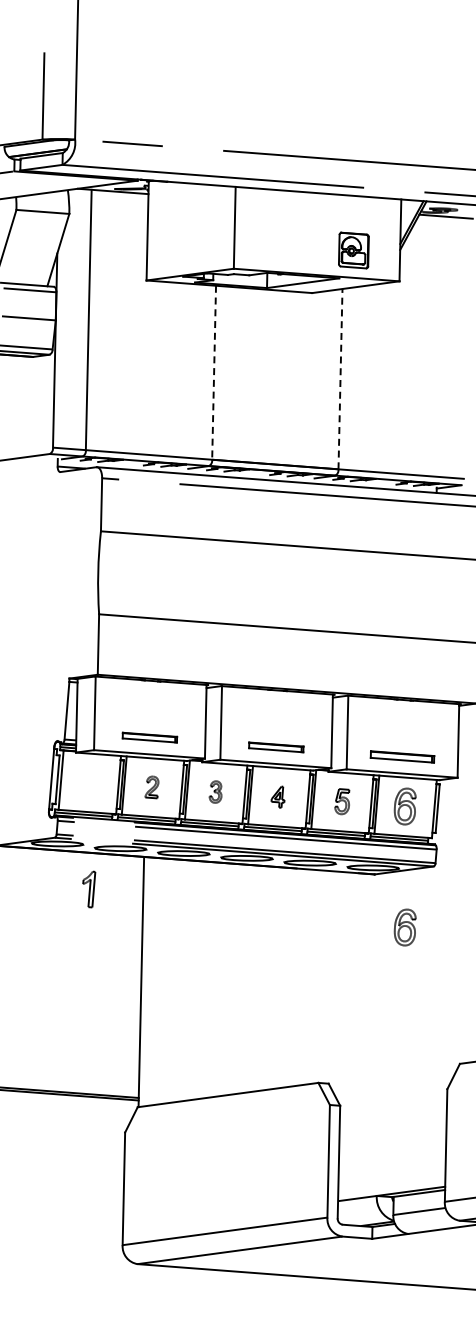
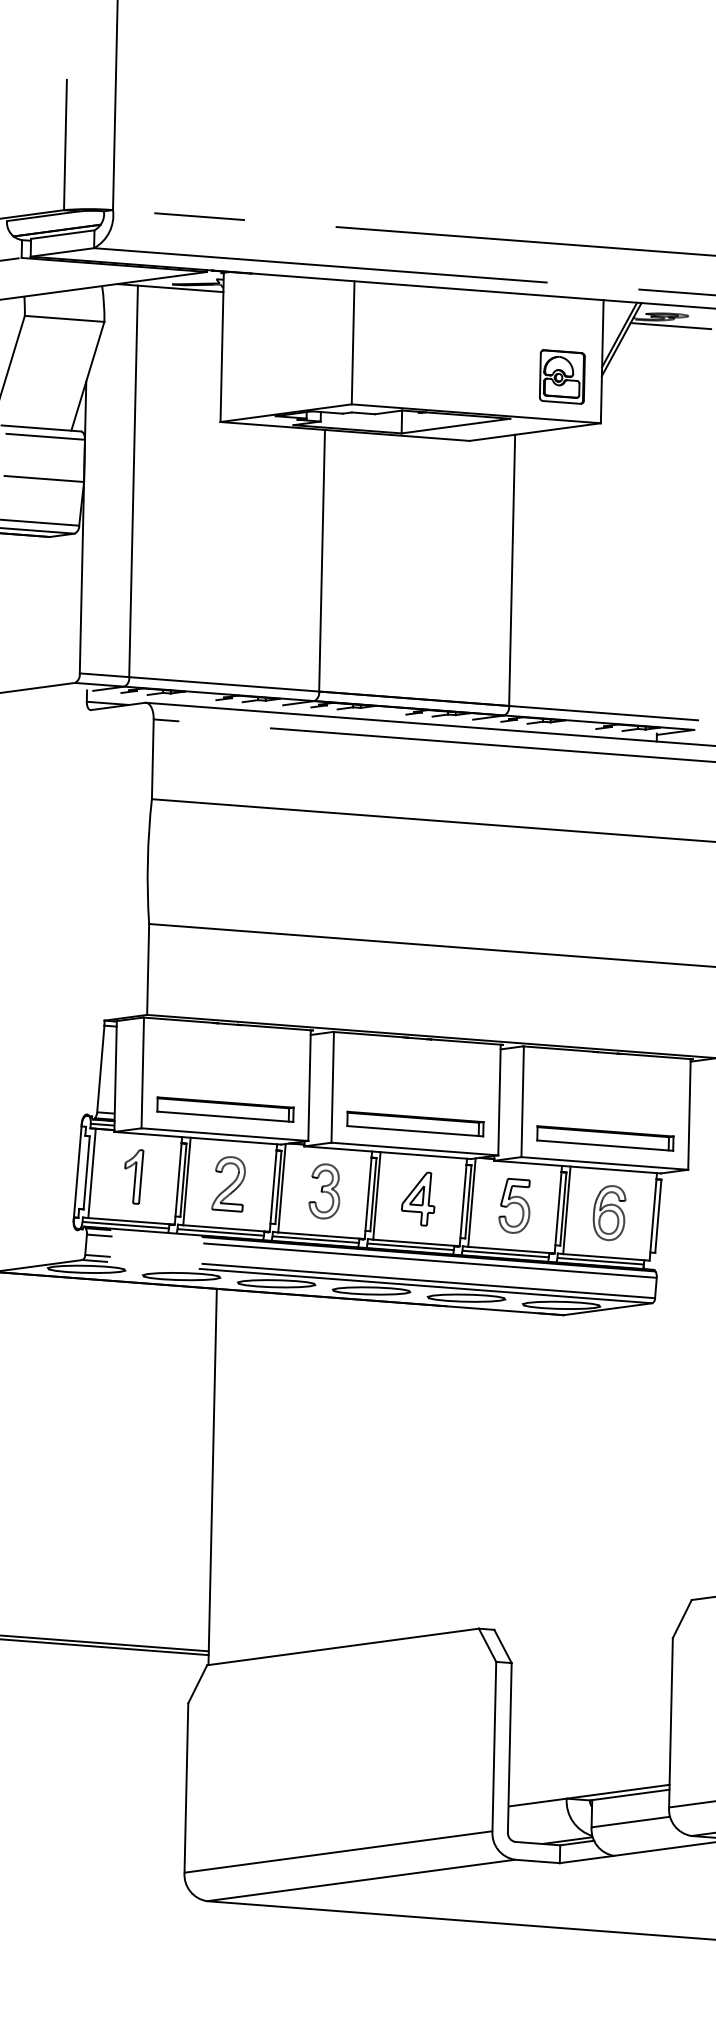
part: (353, 250) -> (561, 376), moved
line: (214, 373) -> (322, 561), dashed -> solid
line: (340, 378) -> (512, 569), dashed -> solid
part: (149, 737) -> (224, 1109), size x1.67
part: (276, 747) -> (415, 1124), size x1.67
part: (402, 756) -> (605, 1137), size x1.43
part: (151, 787) -> (227, 1184), size x1.67
part: (215, 791) -> (324, 1190), size x1.67
part: (277, 796) -> (417, 1197), size x1.67
part: (342, 801) -> (515, 1205), size x1.43
part: (89, 889) -> (134, 1176), moved
part: (404, 927) -> (608, 1394), removed

